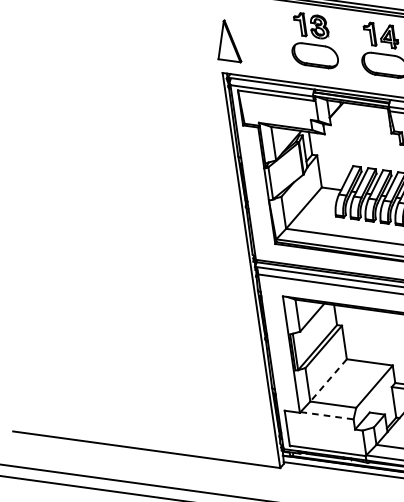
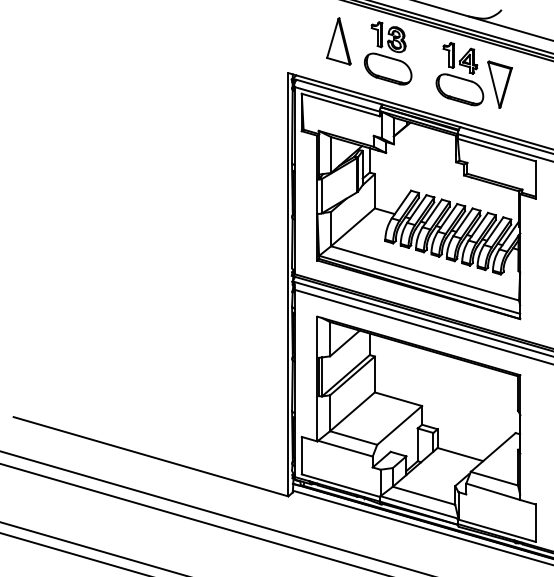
part: (226, 42) -> (338, 41), moved
line: (328, 380) -> (352, 411), dashed -> solid
line: (327, 415) -> (345, 448), dashed -> solid

